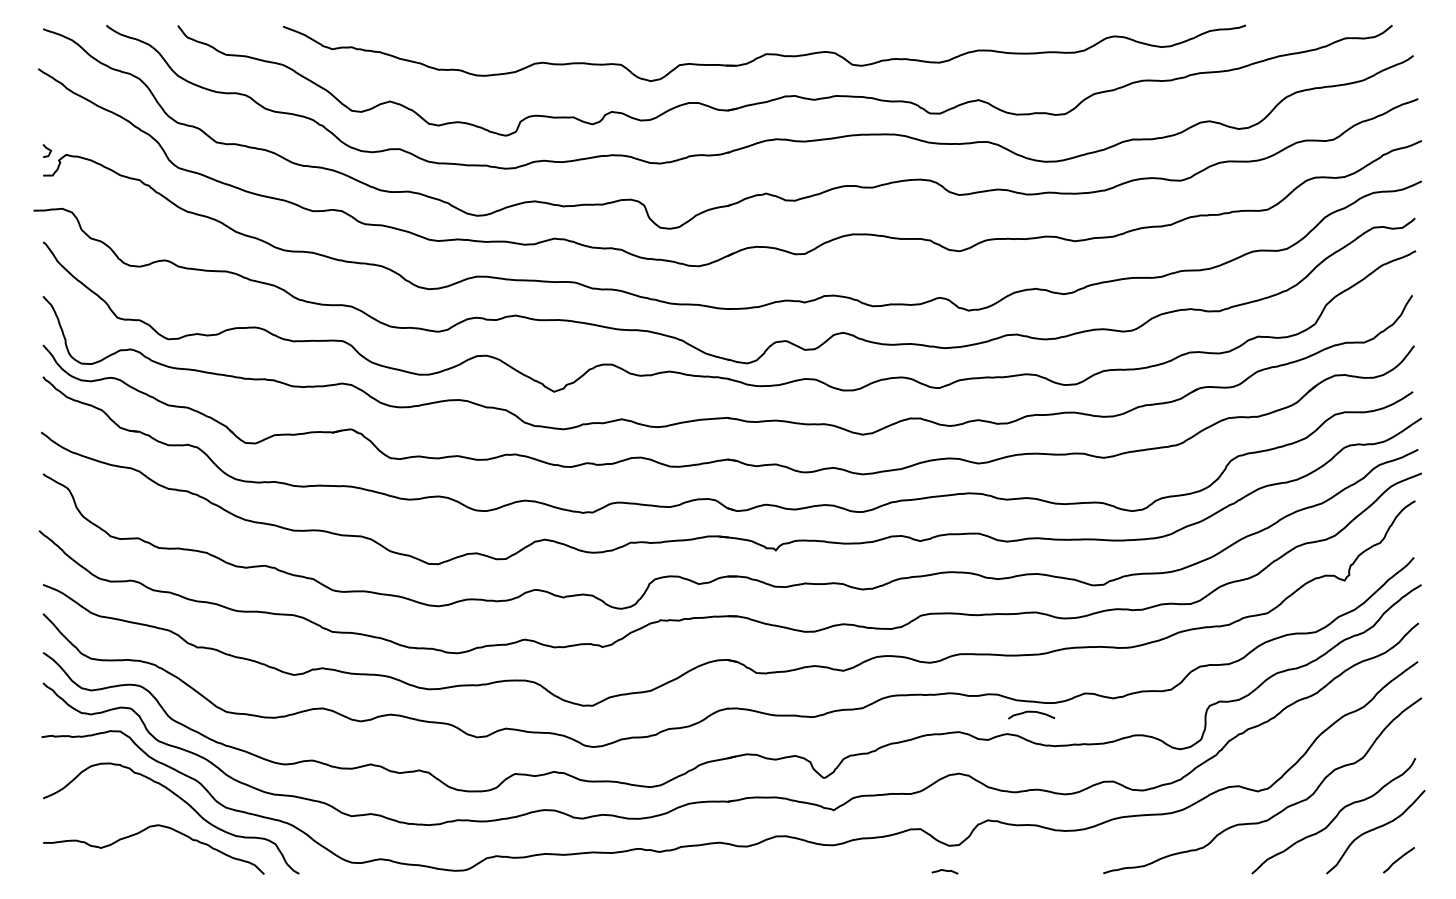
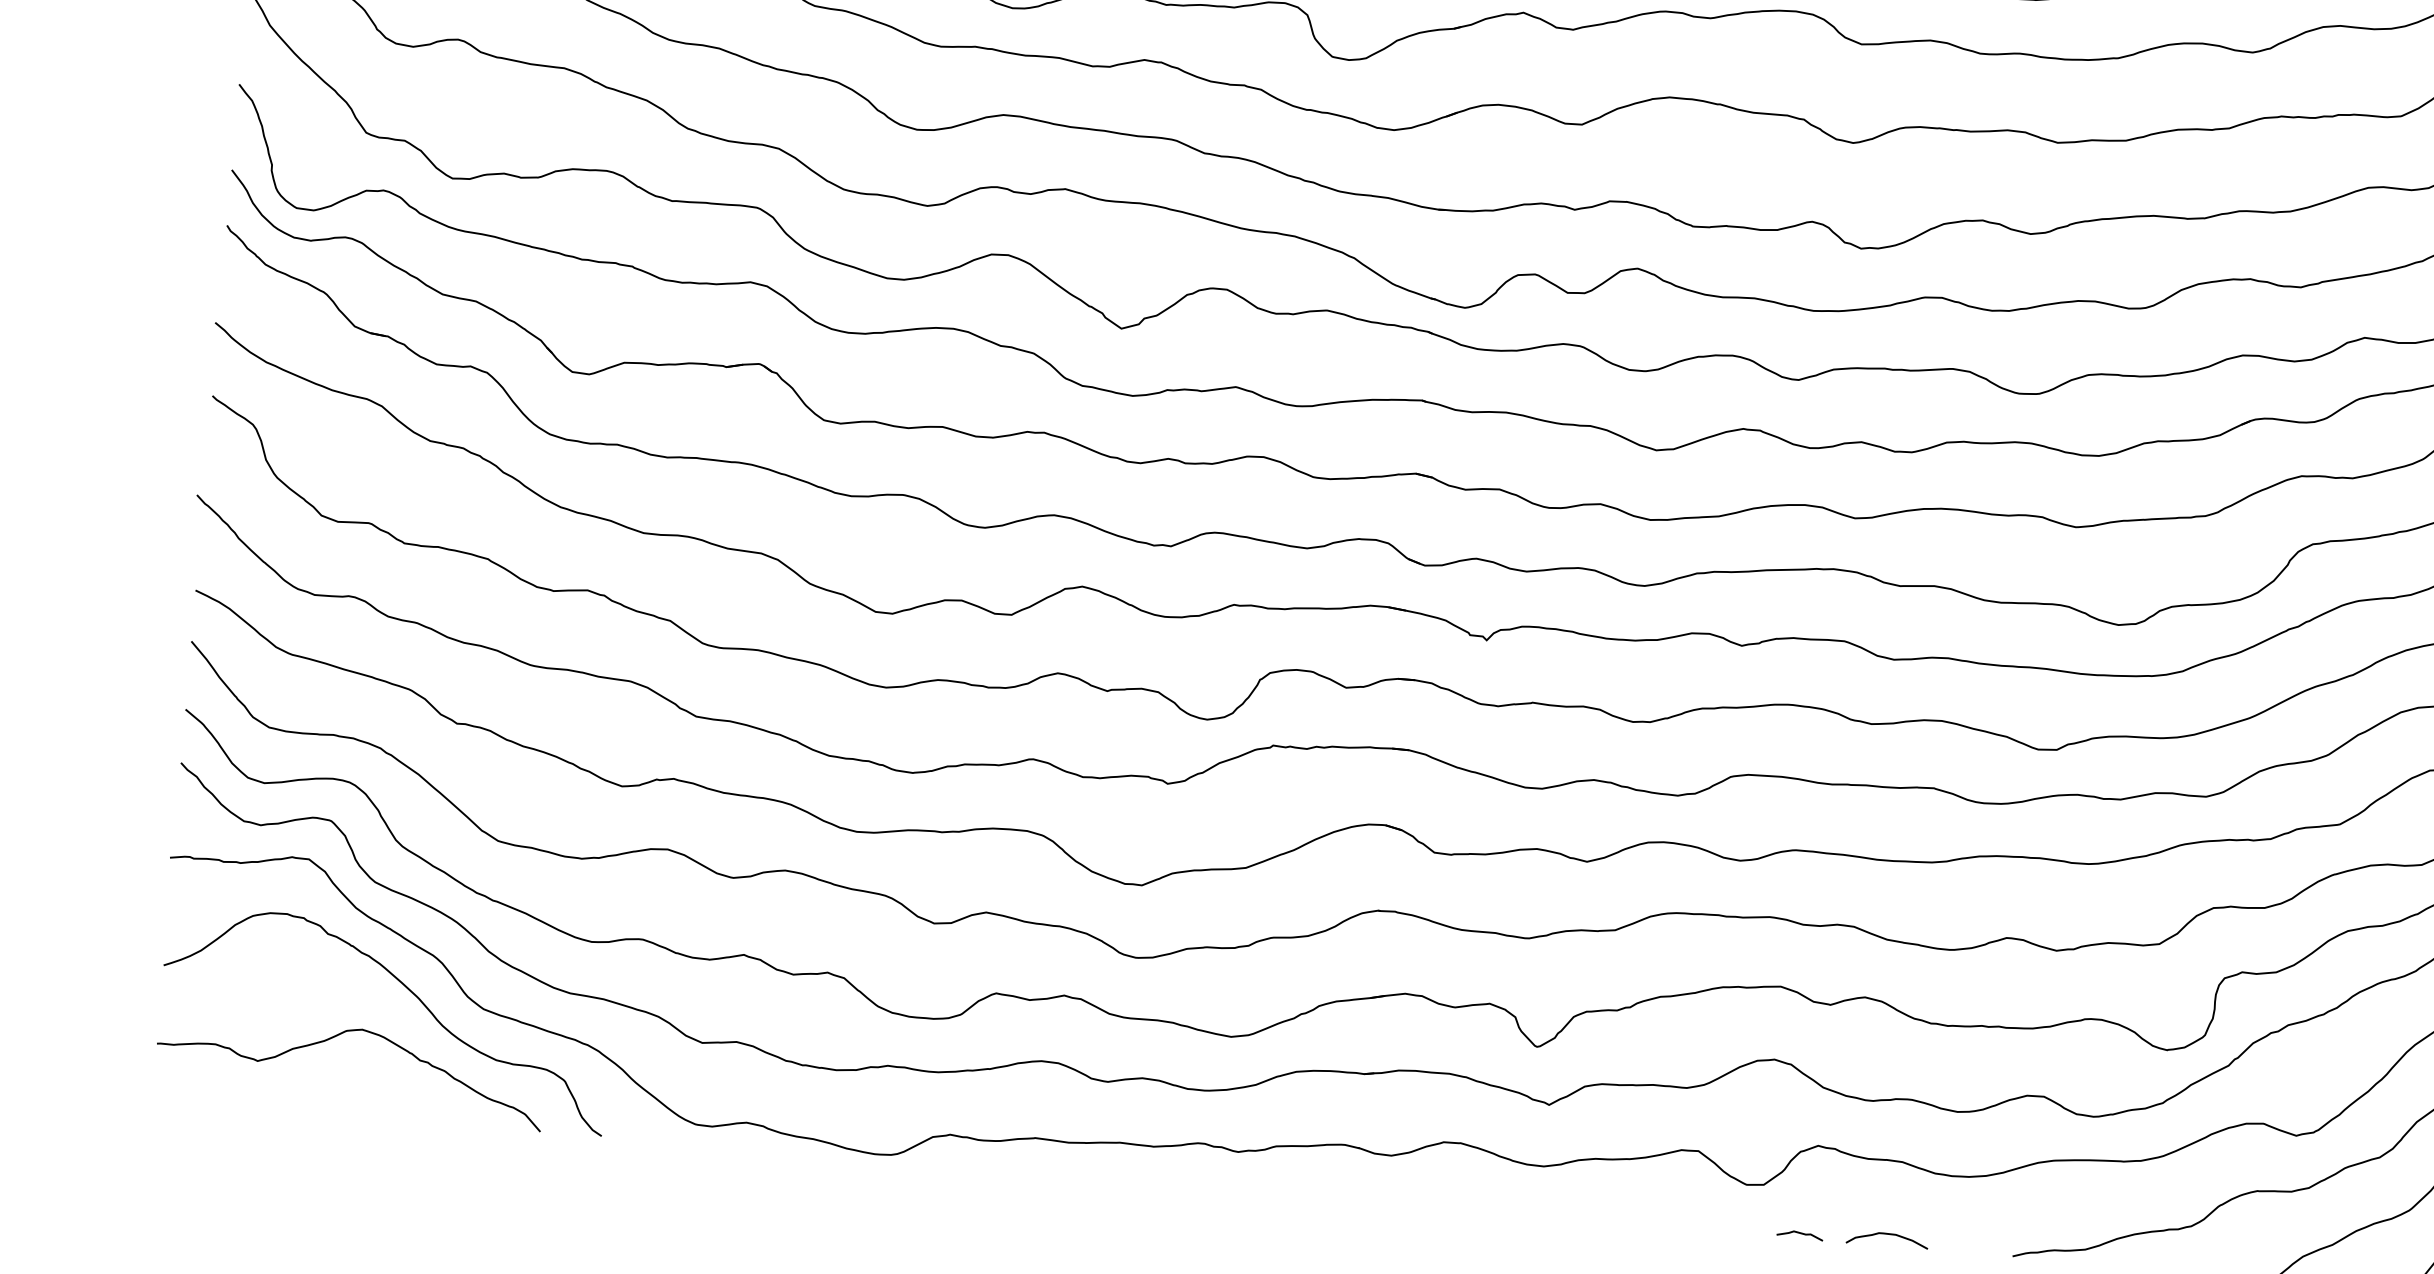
curve: (1031, 712) -> (1887, 1235), moved
curve: (944, 871) -> (1799, 1234), moved

